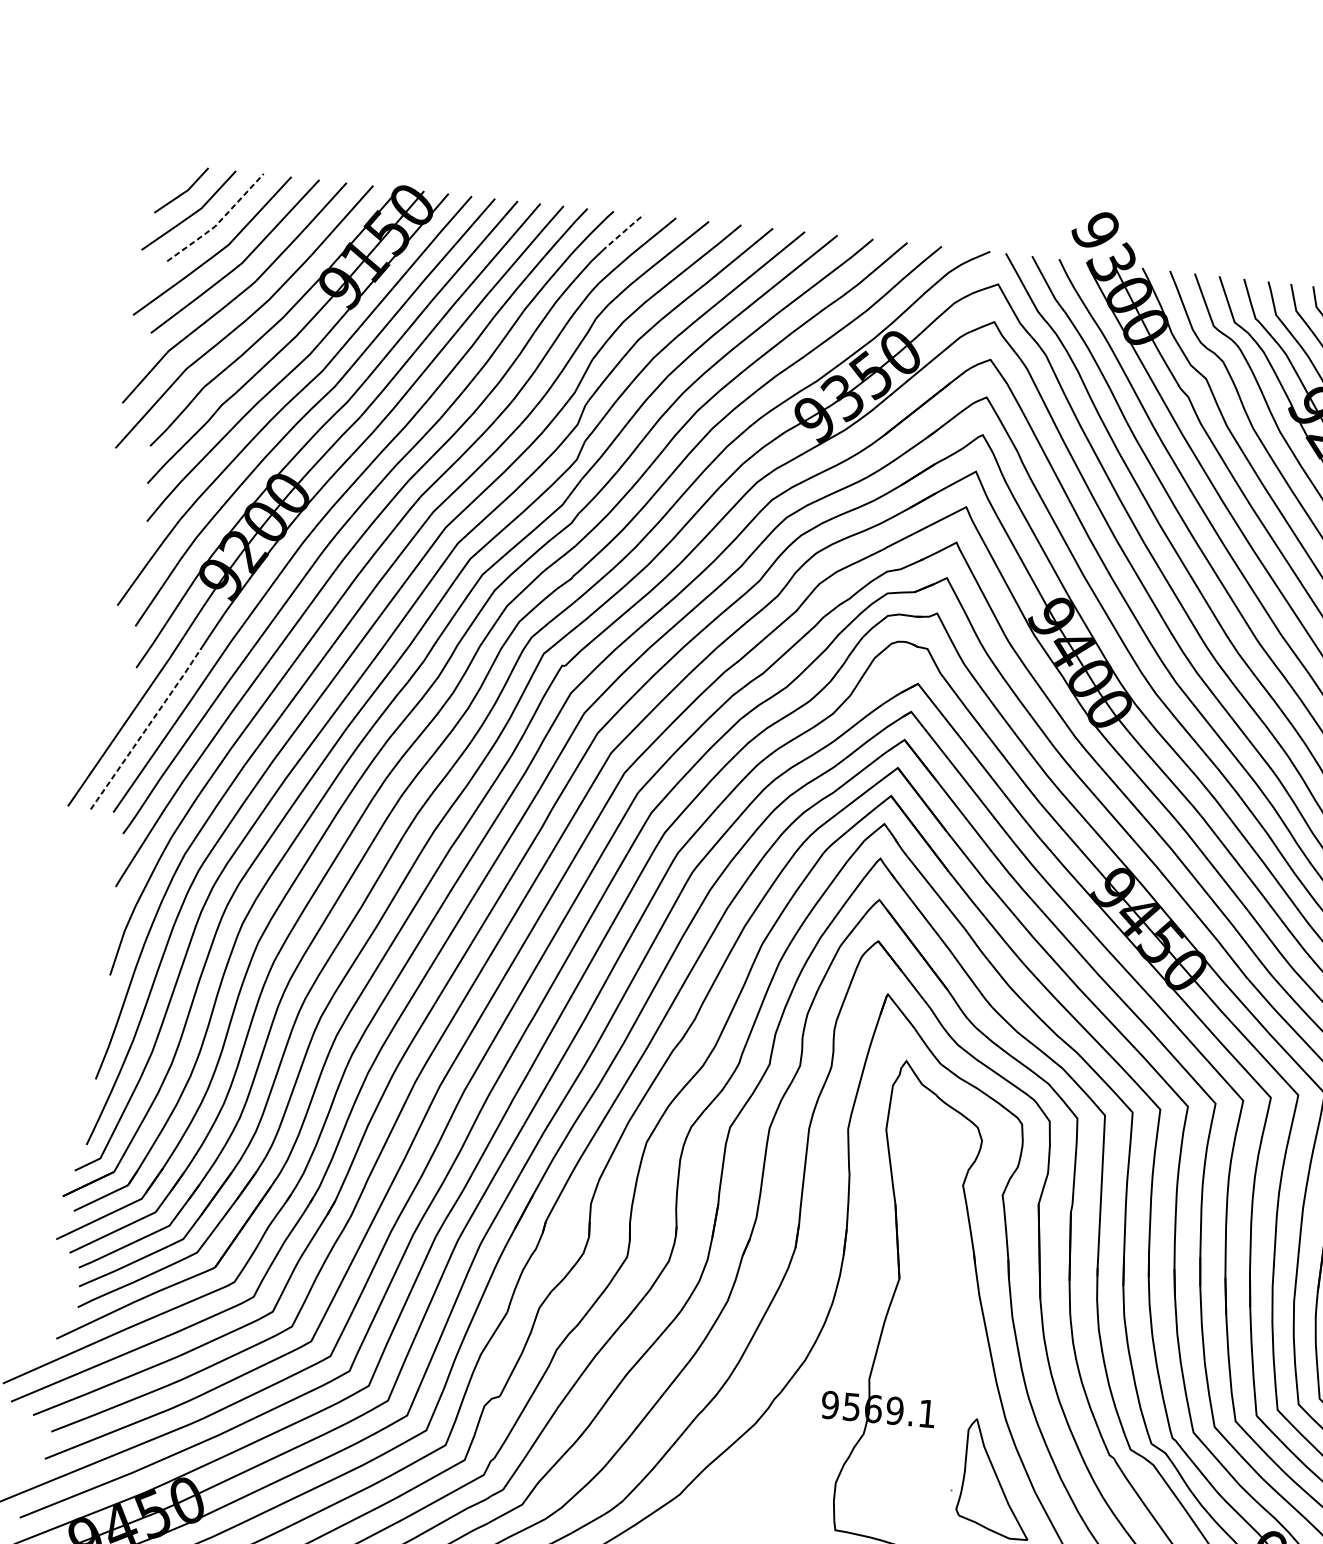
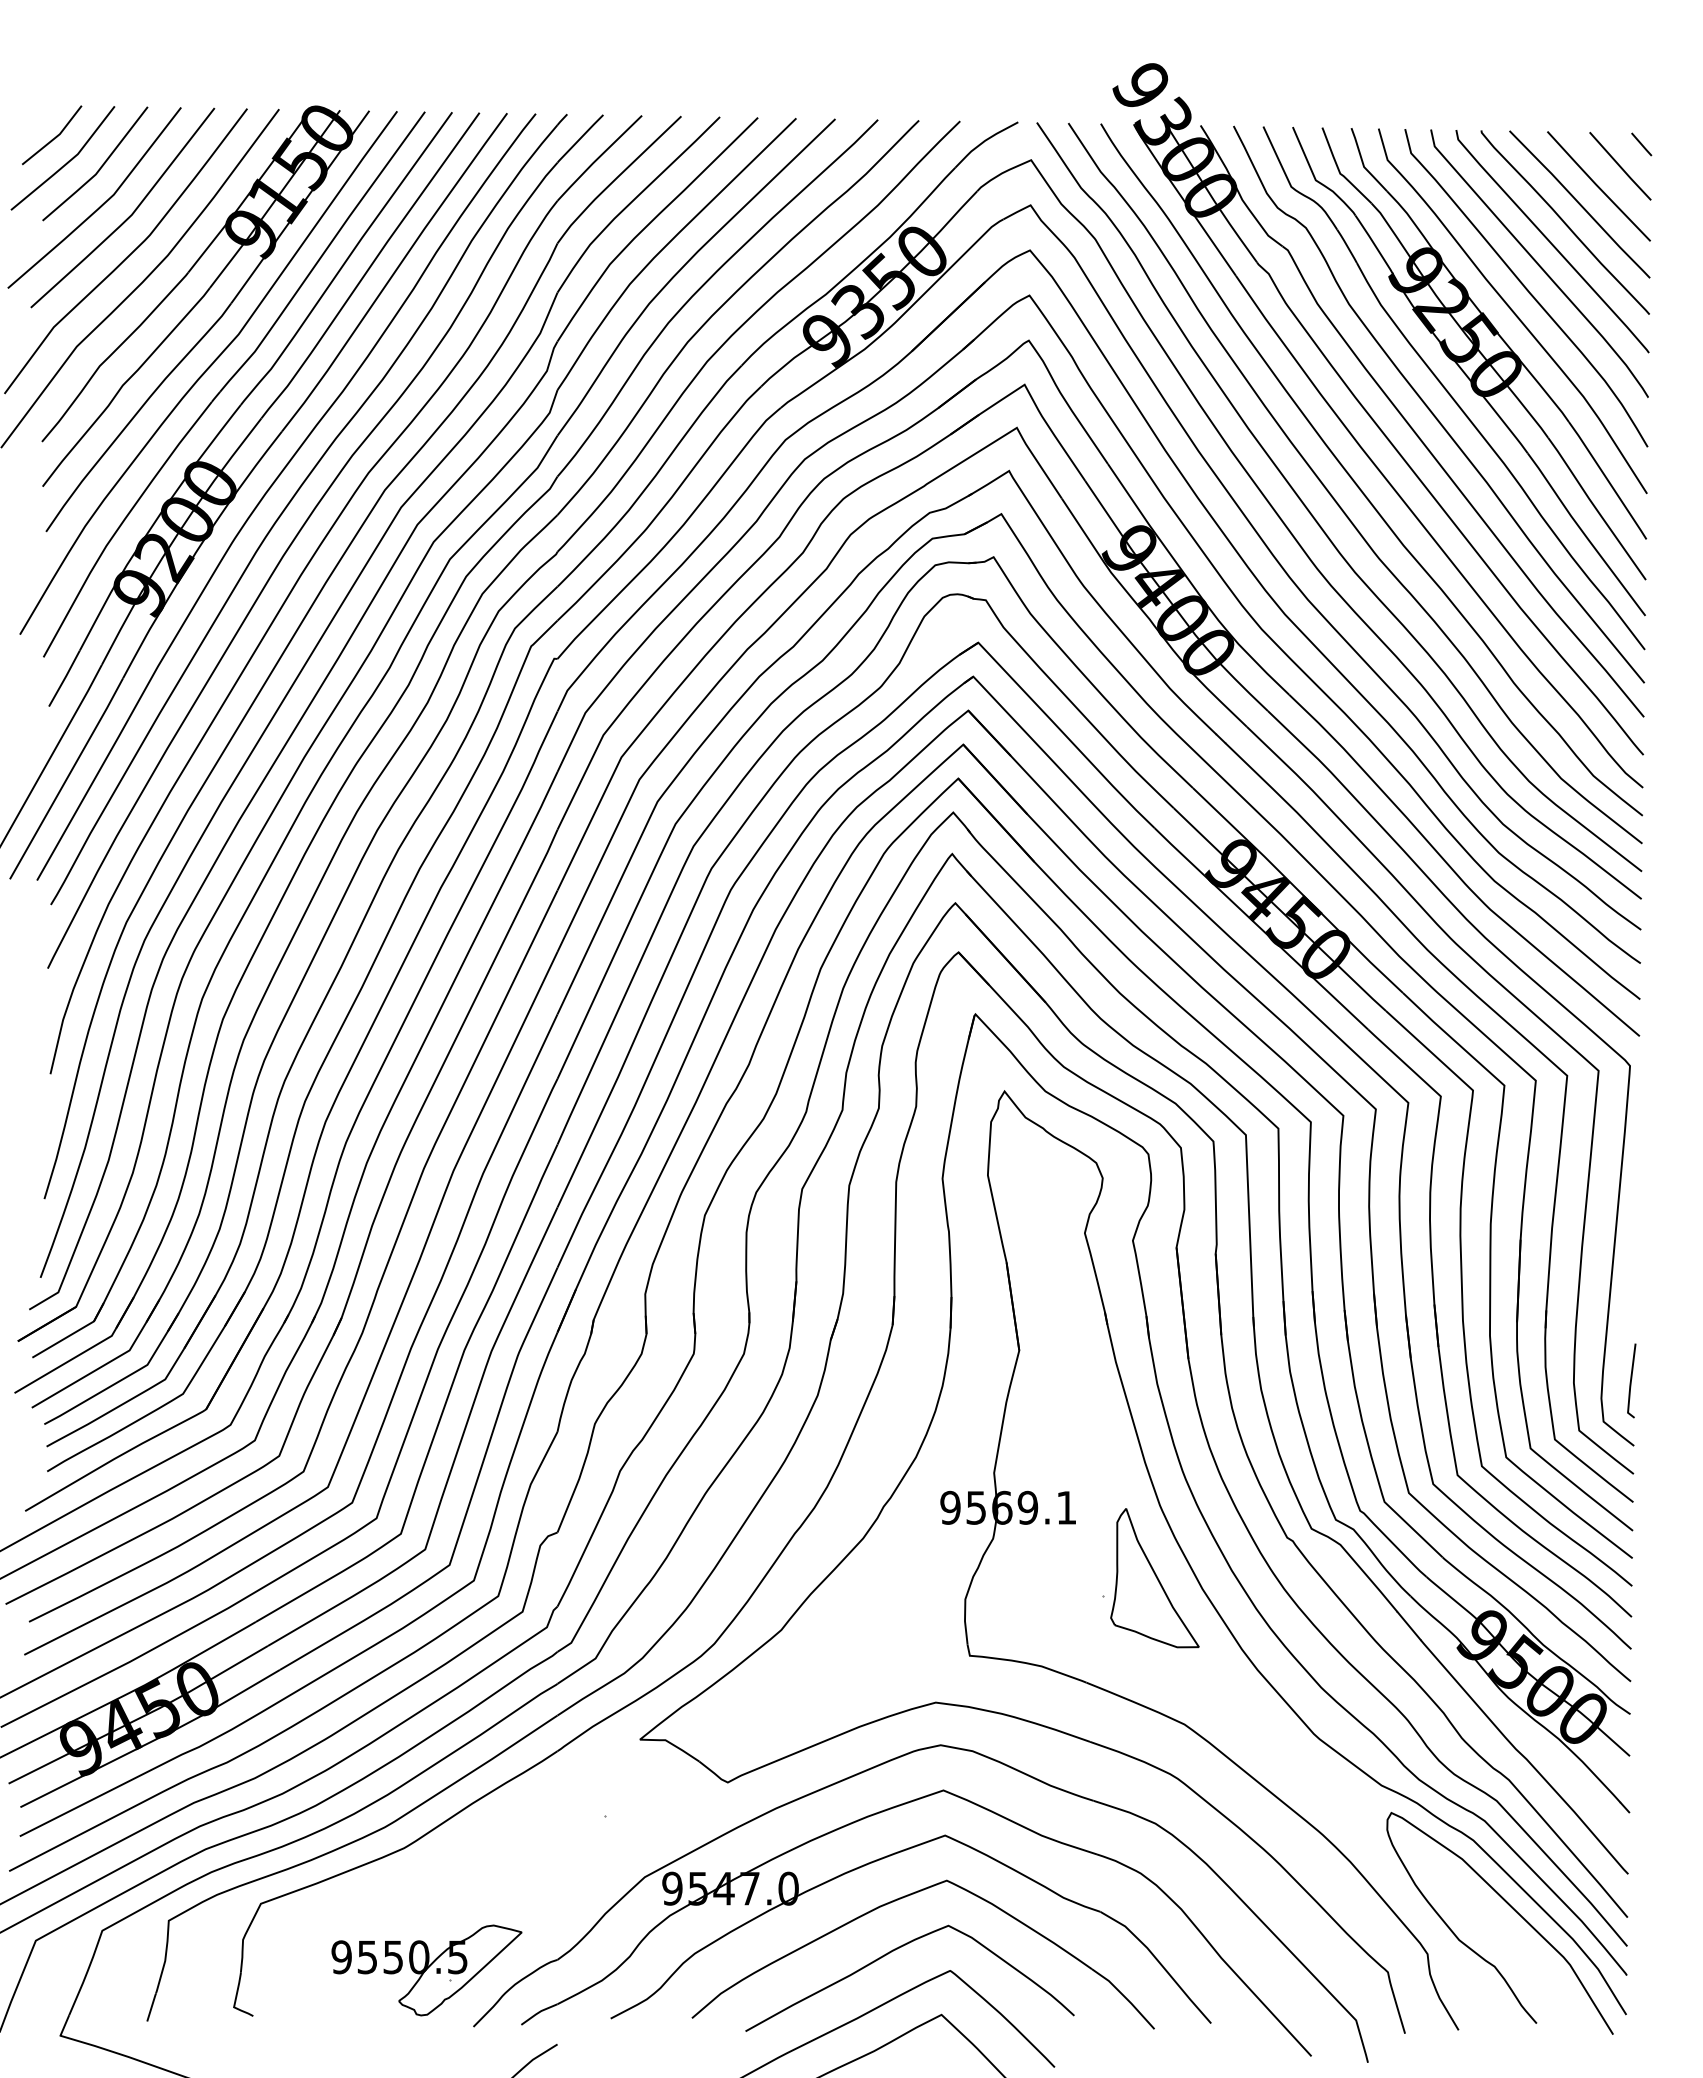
line: (218, 222) -> (99, 169), dashed -> solid
line: (623, 232) -> (580, 138), dashed -> solid
line: (146, 729) -> (67, 778), dashed -> solid

